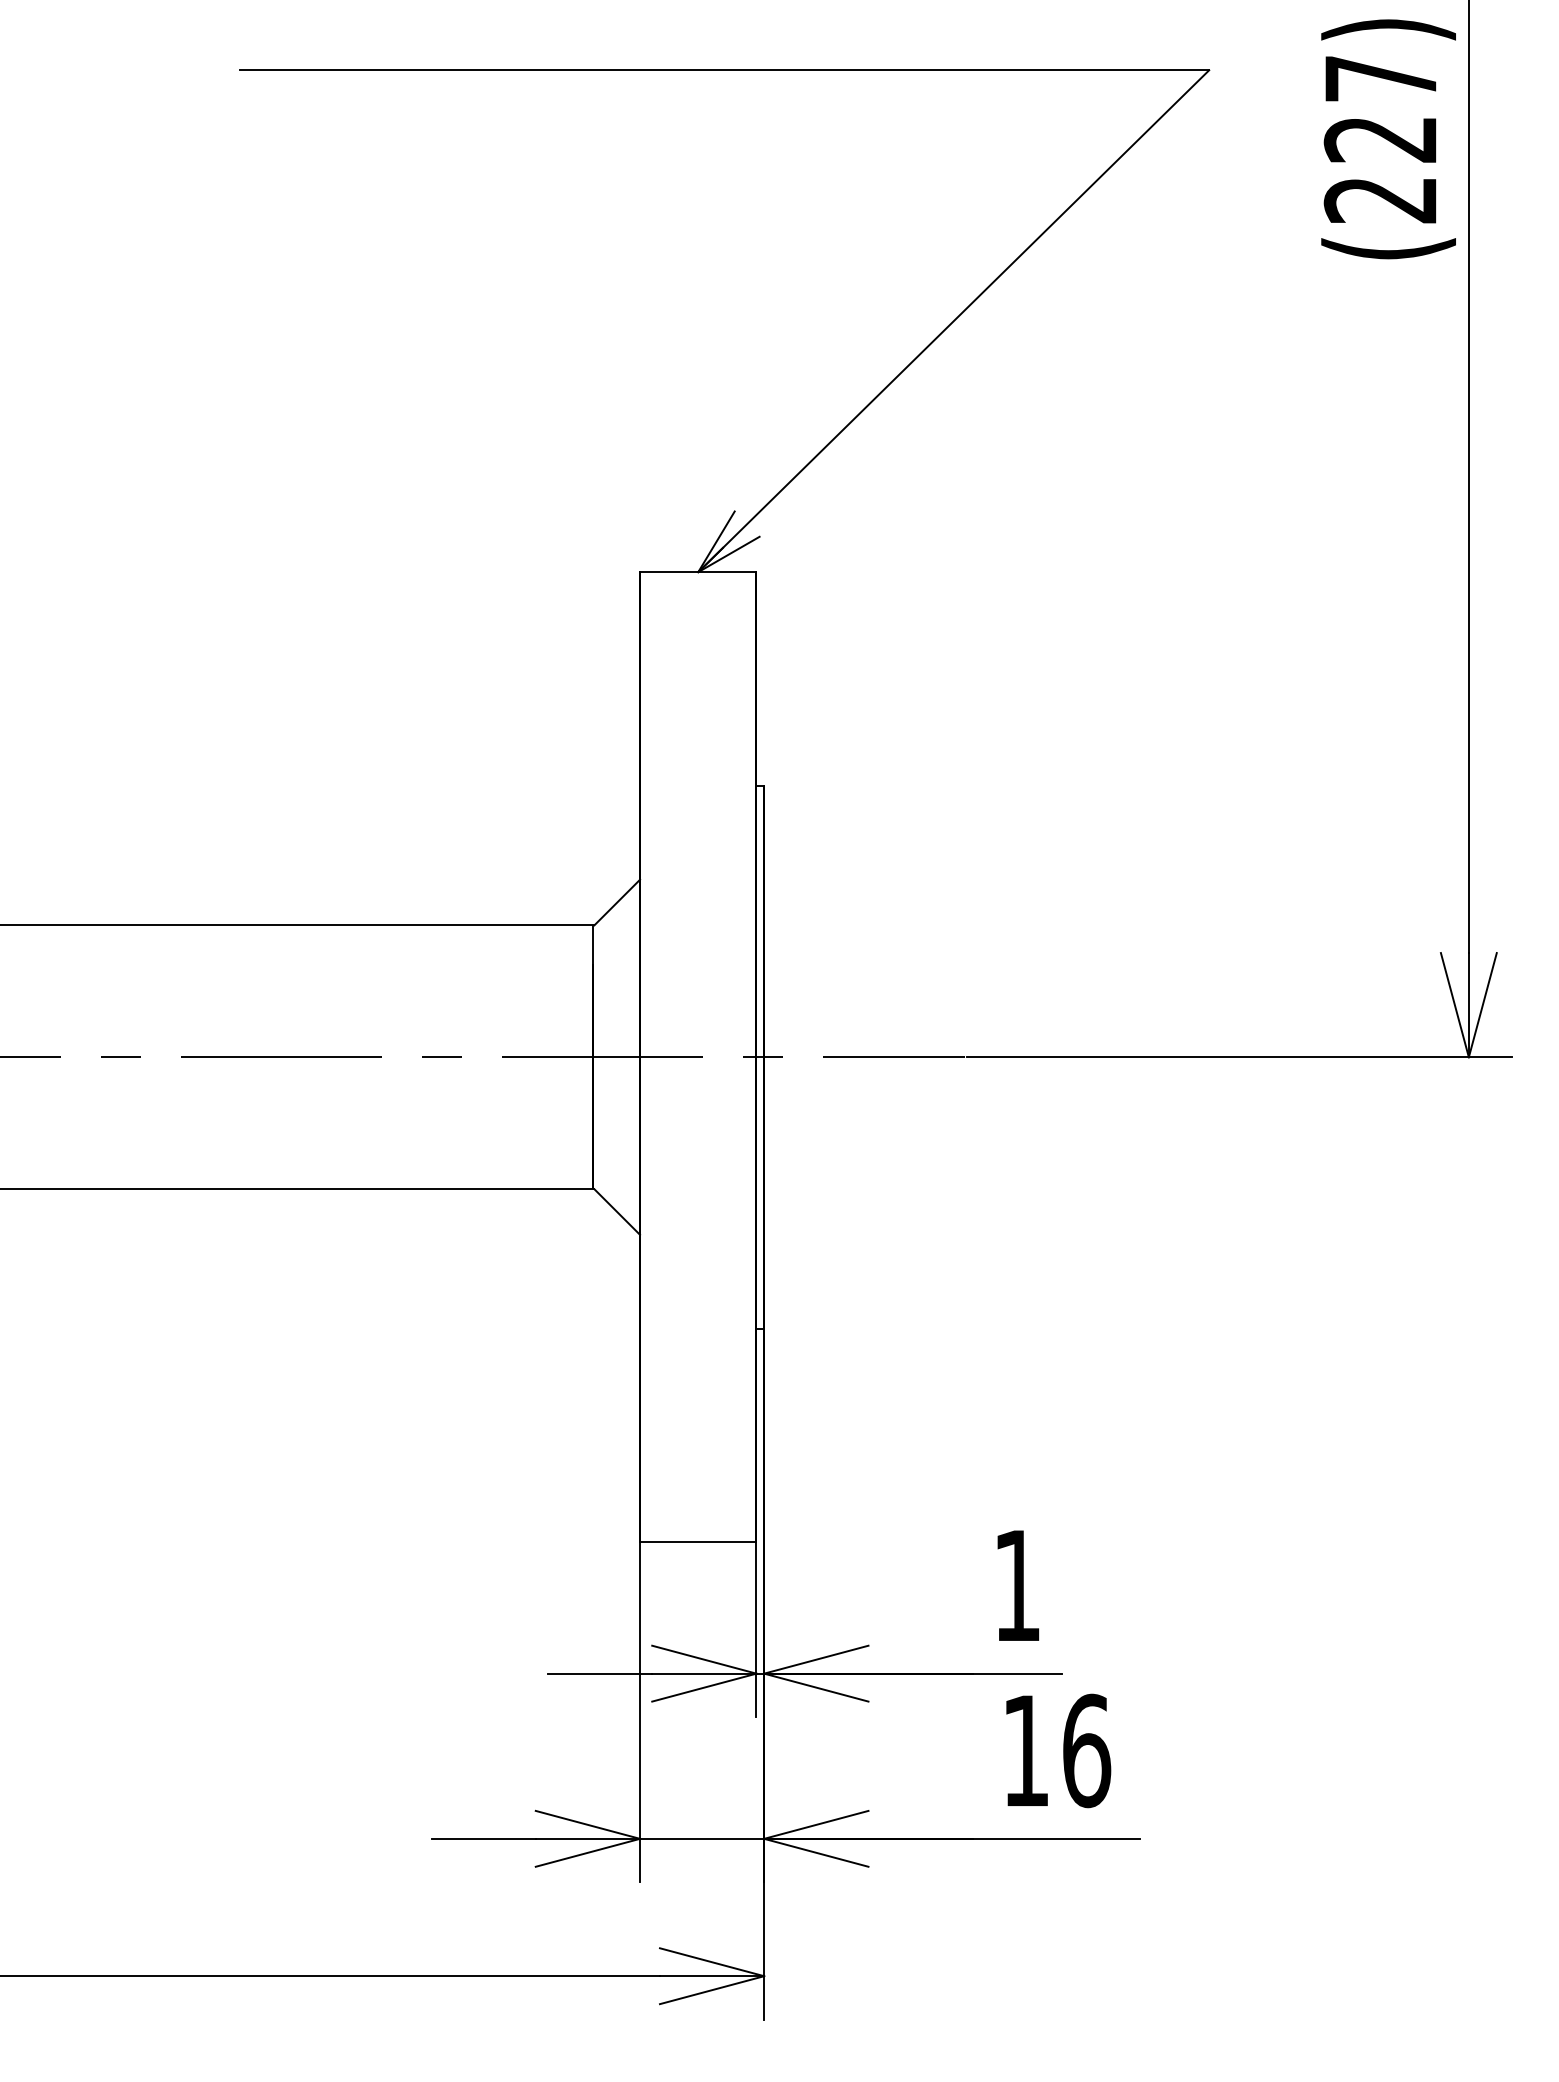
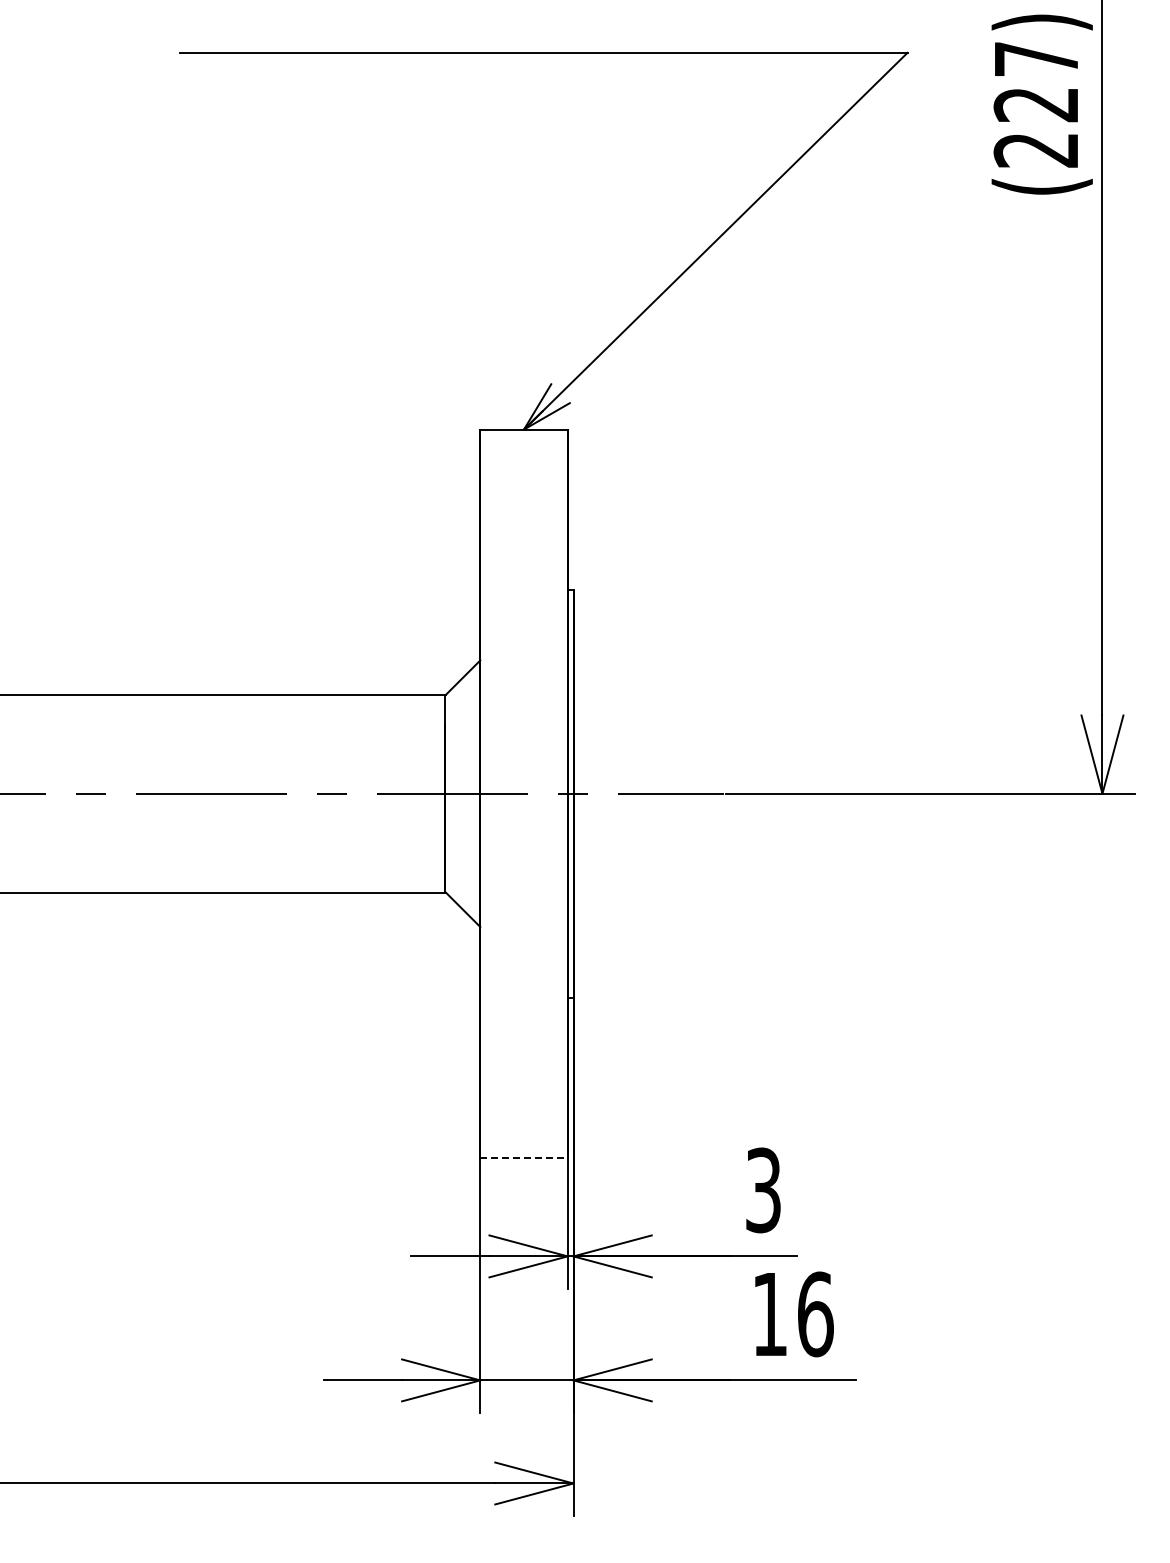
line: (698, 1541) -> (524, 1157), solid -> dashed
text: (1017, 1585) -> (763, 1190), 1 -> 3

